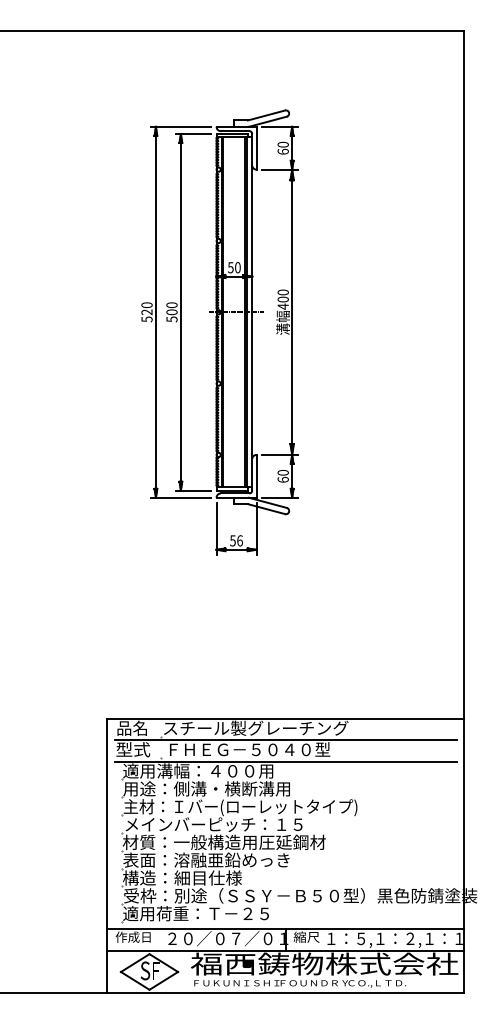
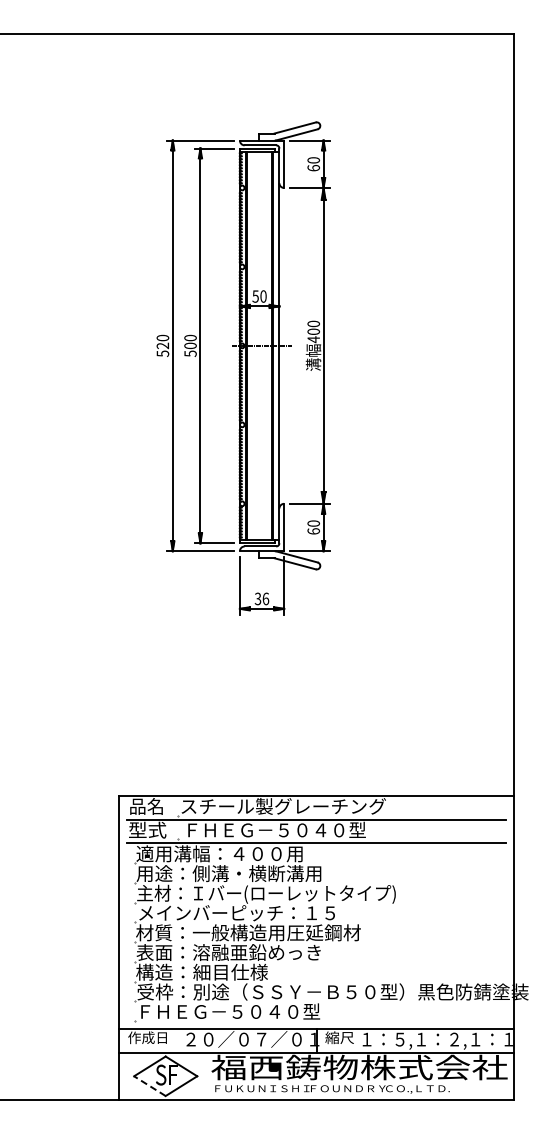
text: (233, 540) -> (258, 598), 56 -> 36
text: (206, 913) -> (228, 1011), 適用荷重：Ｔ－２５ -> ＦＨＥＧ－５０４０型
line: (134, 981) -> (149, 1086), solid -> dashed

